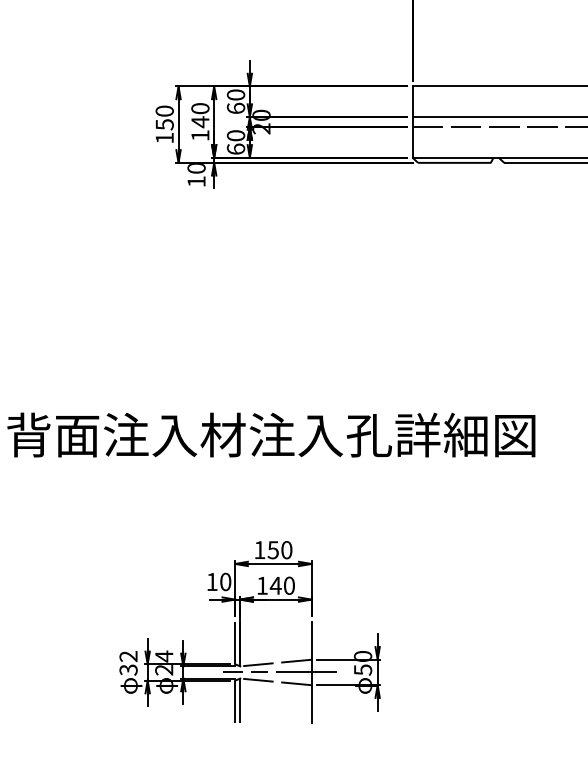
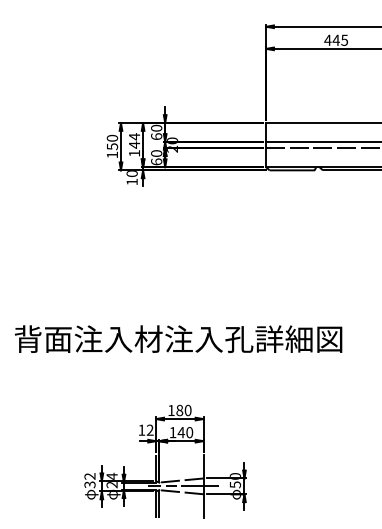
text: (200, 108) -> (134, 136), 140 -> 144
text: (272, 550) -> (179, 410), 150 -> 180
text: (224, 580) -> (149, 429), 10 -> 12

